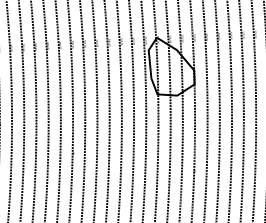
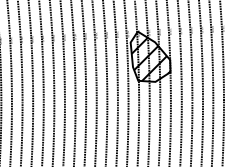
hatch: (171, 69) -> (150, 59), added

